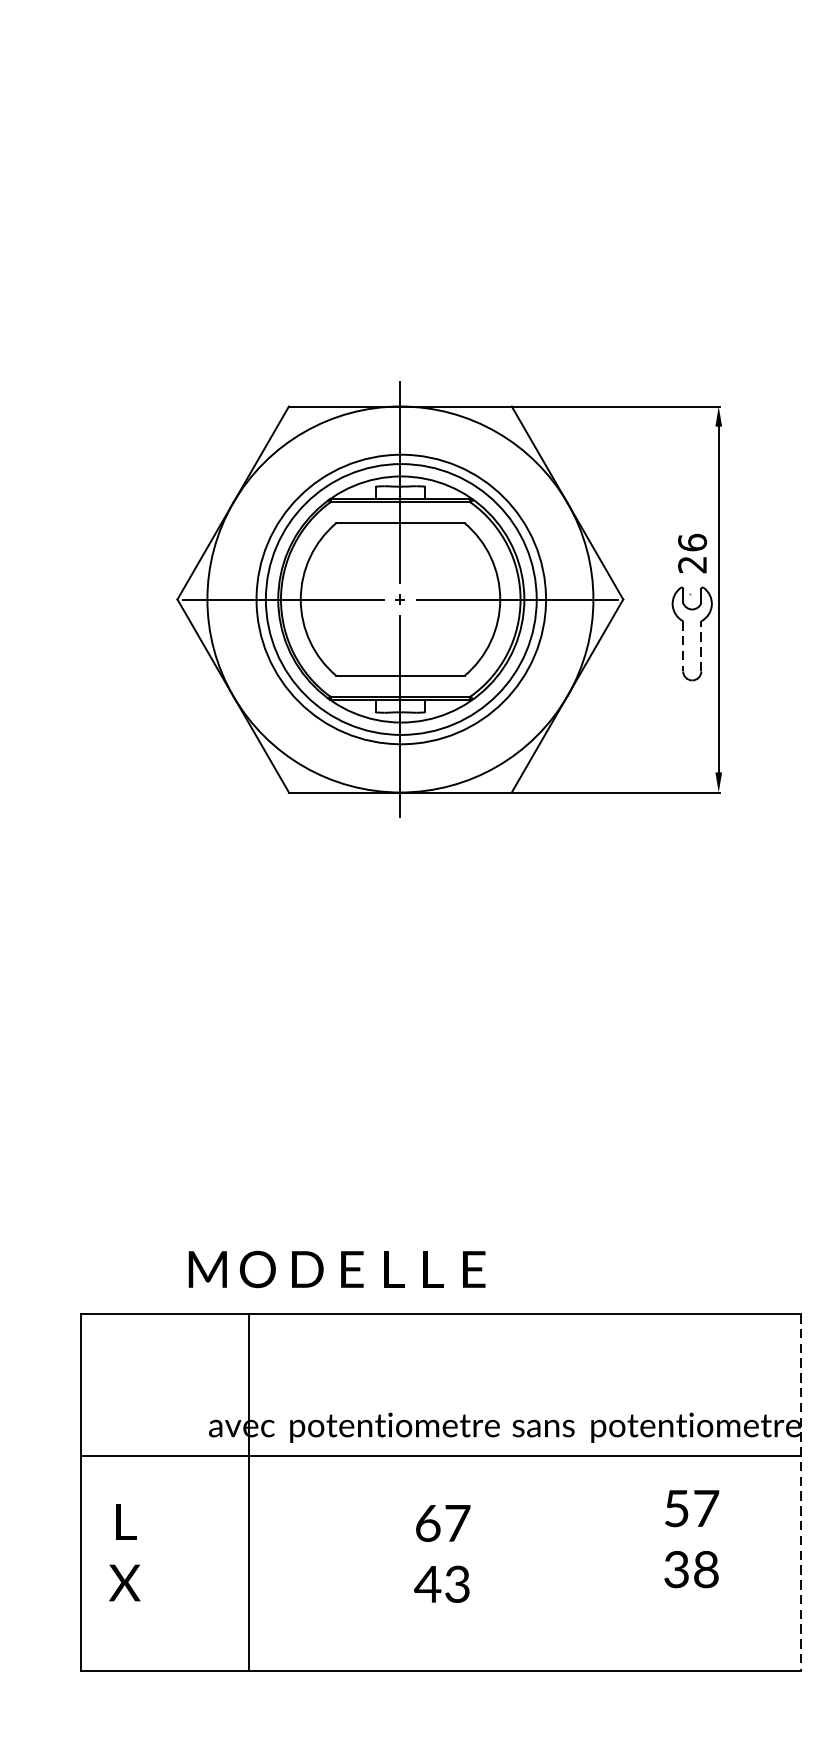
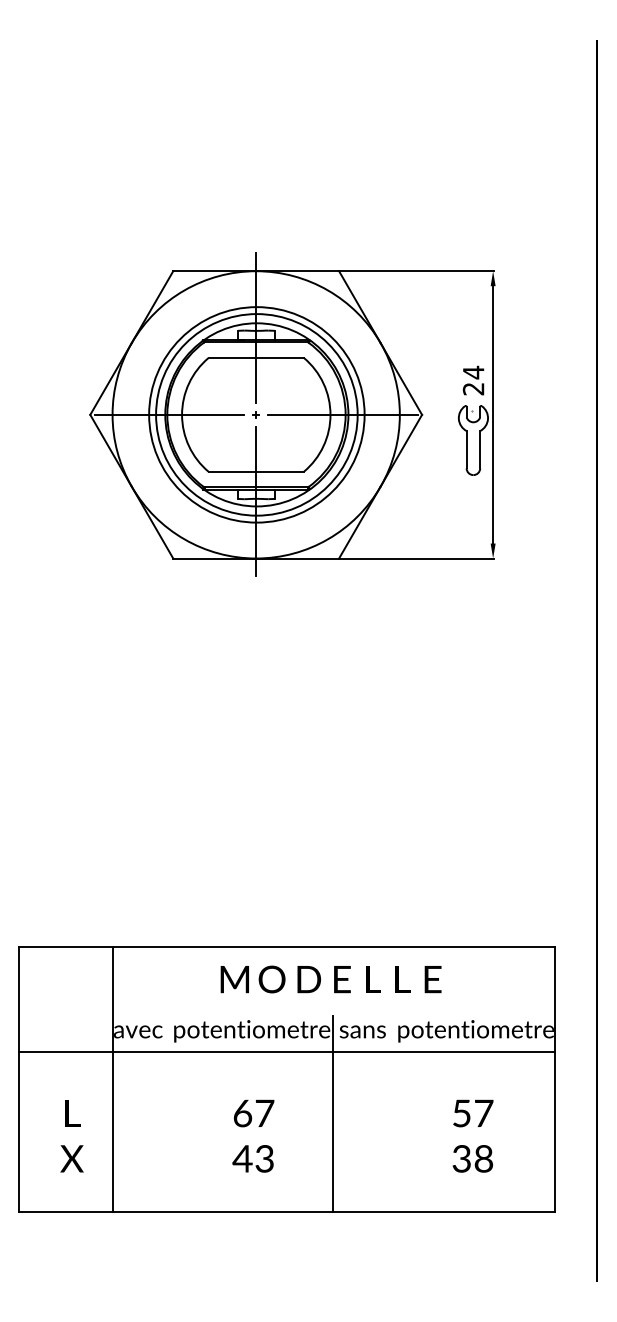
text: (692, 542) -> (473, 372), 26 -> 24
line: (682, 646) -> (466, 449), dashed -> solid
line: (701, 646) -> (480, 449), dashed -> solid
text: (336, 1269) -> (330, 979), moved
line: (248, 1492) -> (113, 1079), moved
line: (801, 1492) -> (554, 1079), dashed -> solid
line: (502, 1538) -> (332, 1113), added
text: (691, 1538) -> (472, 1135), moved
text: (124, 1552) -> (71, 1136), moved
text: (442, 1552) -> (253, 1135), moved

